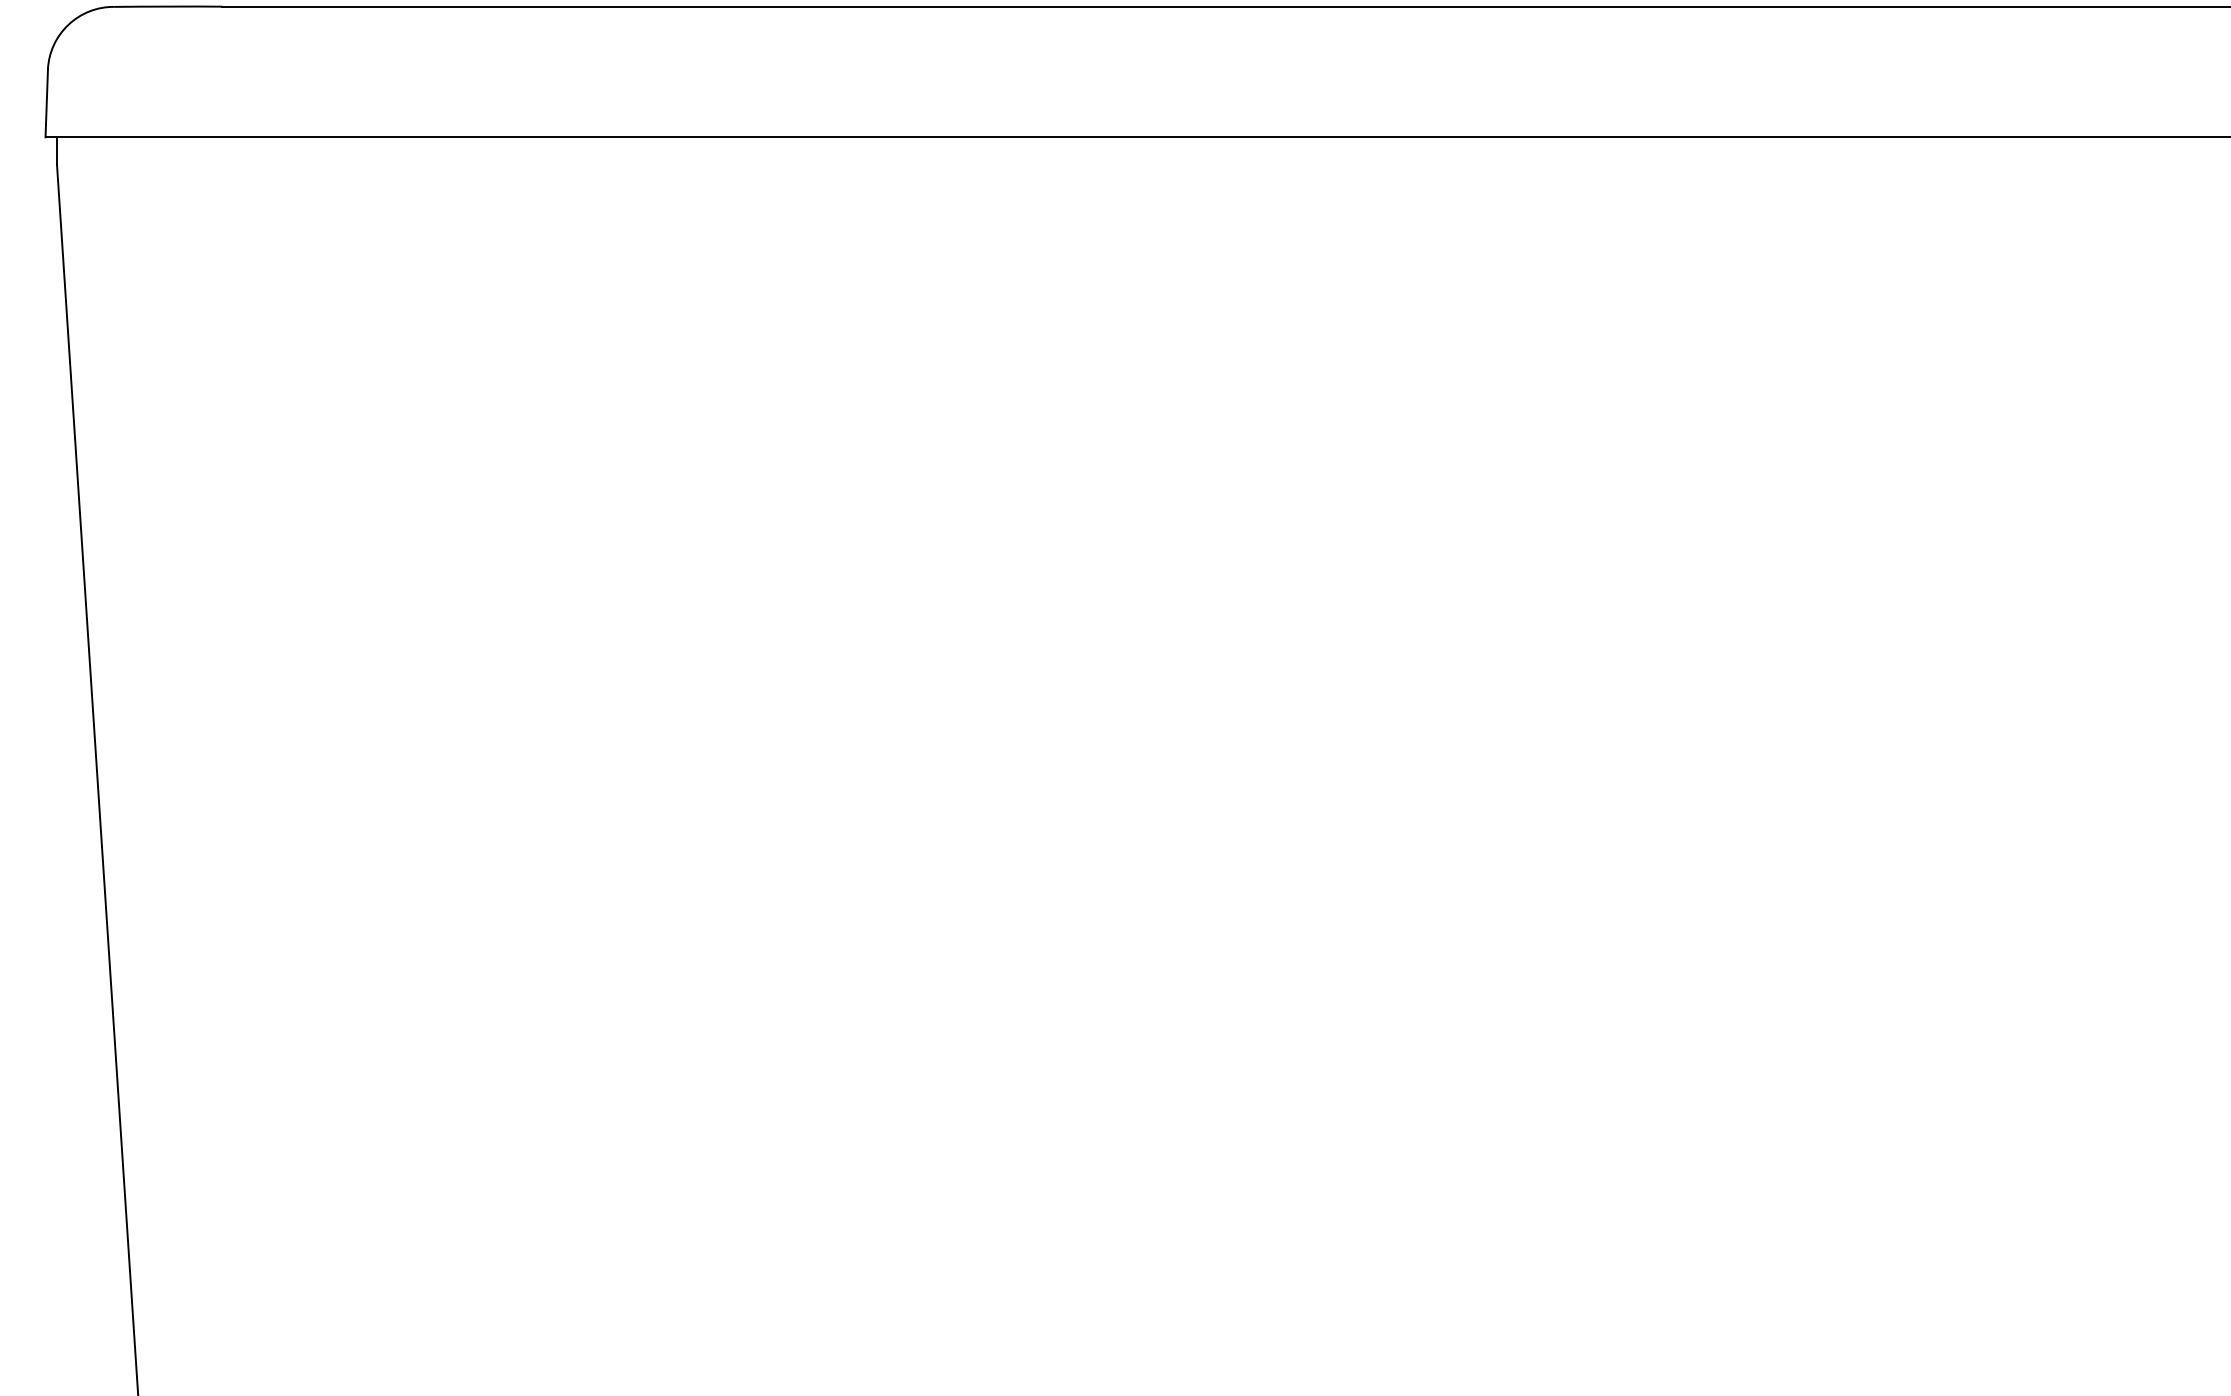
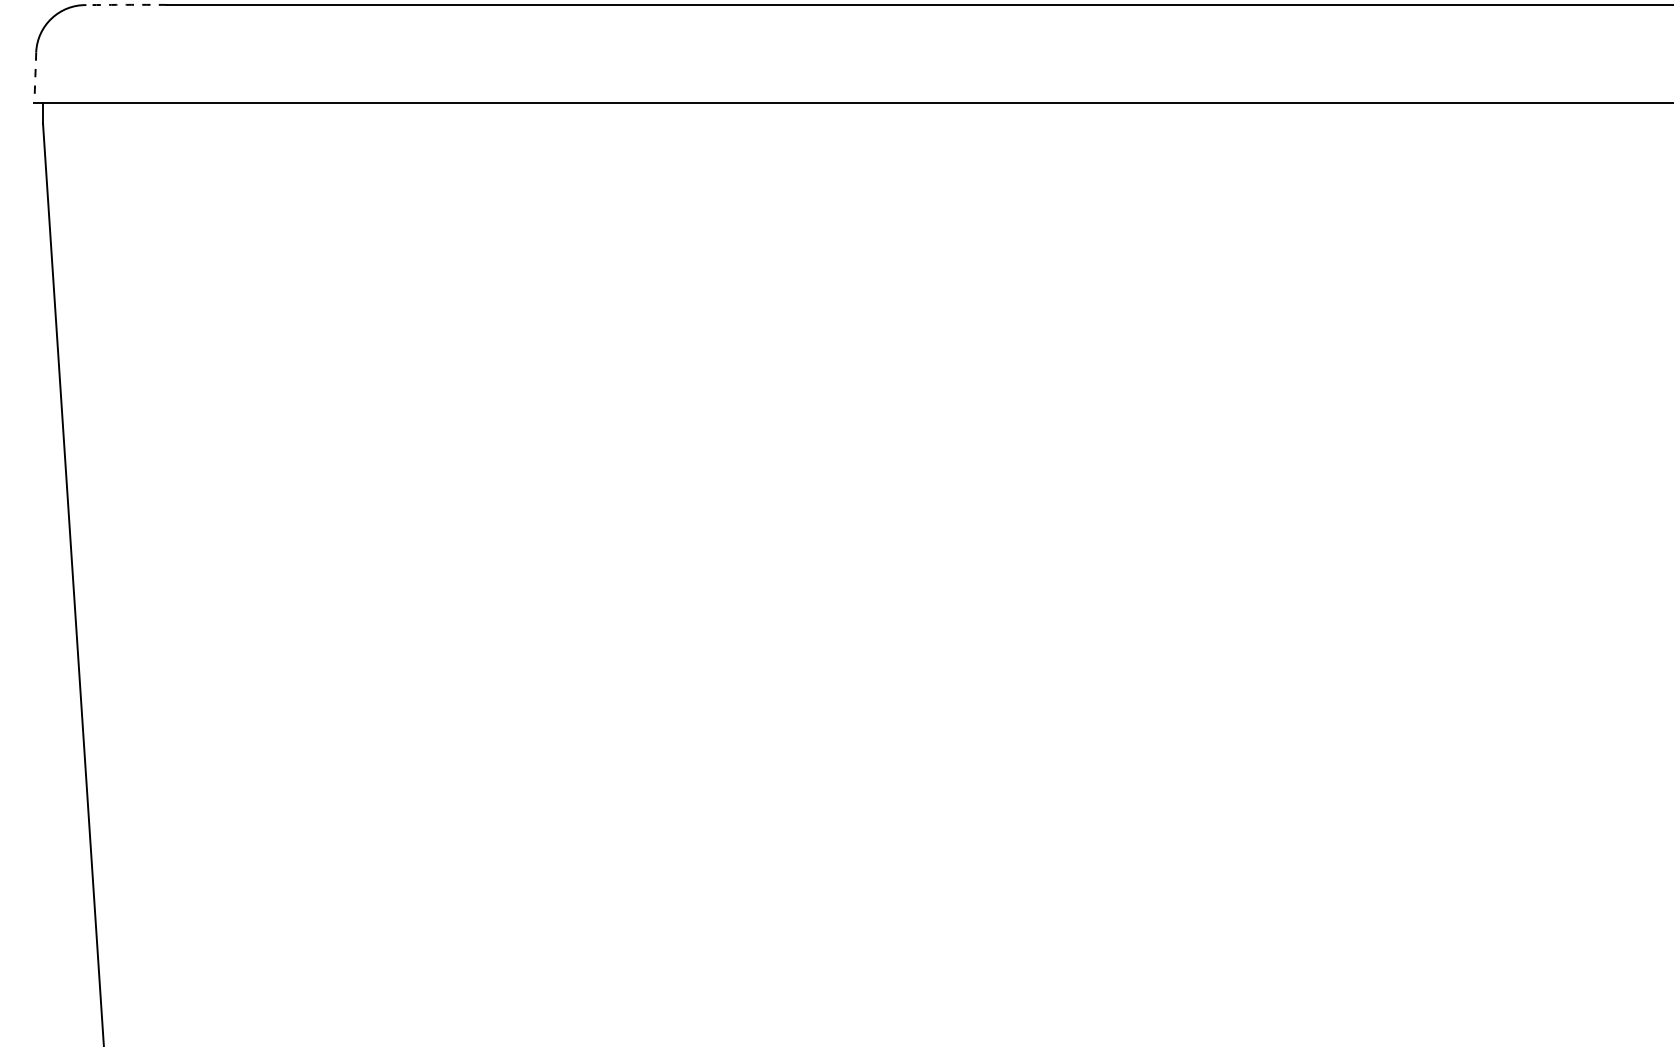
arc: (168, 6) -> (126, 4), solid -> dashed
line: (46, 103) -> (35, 77), solid -> dashed

